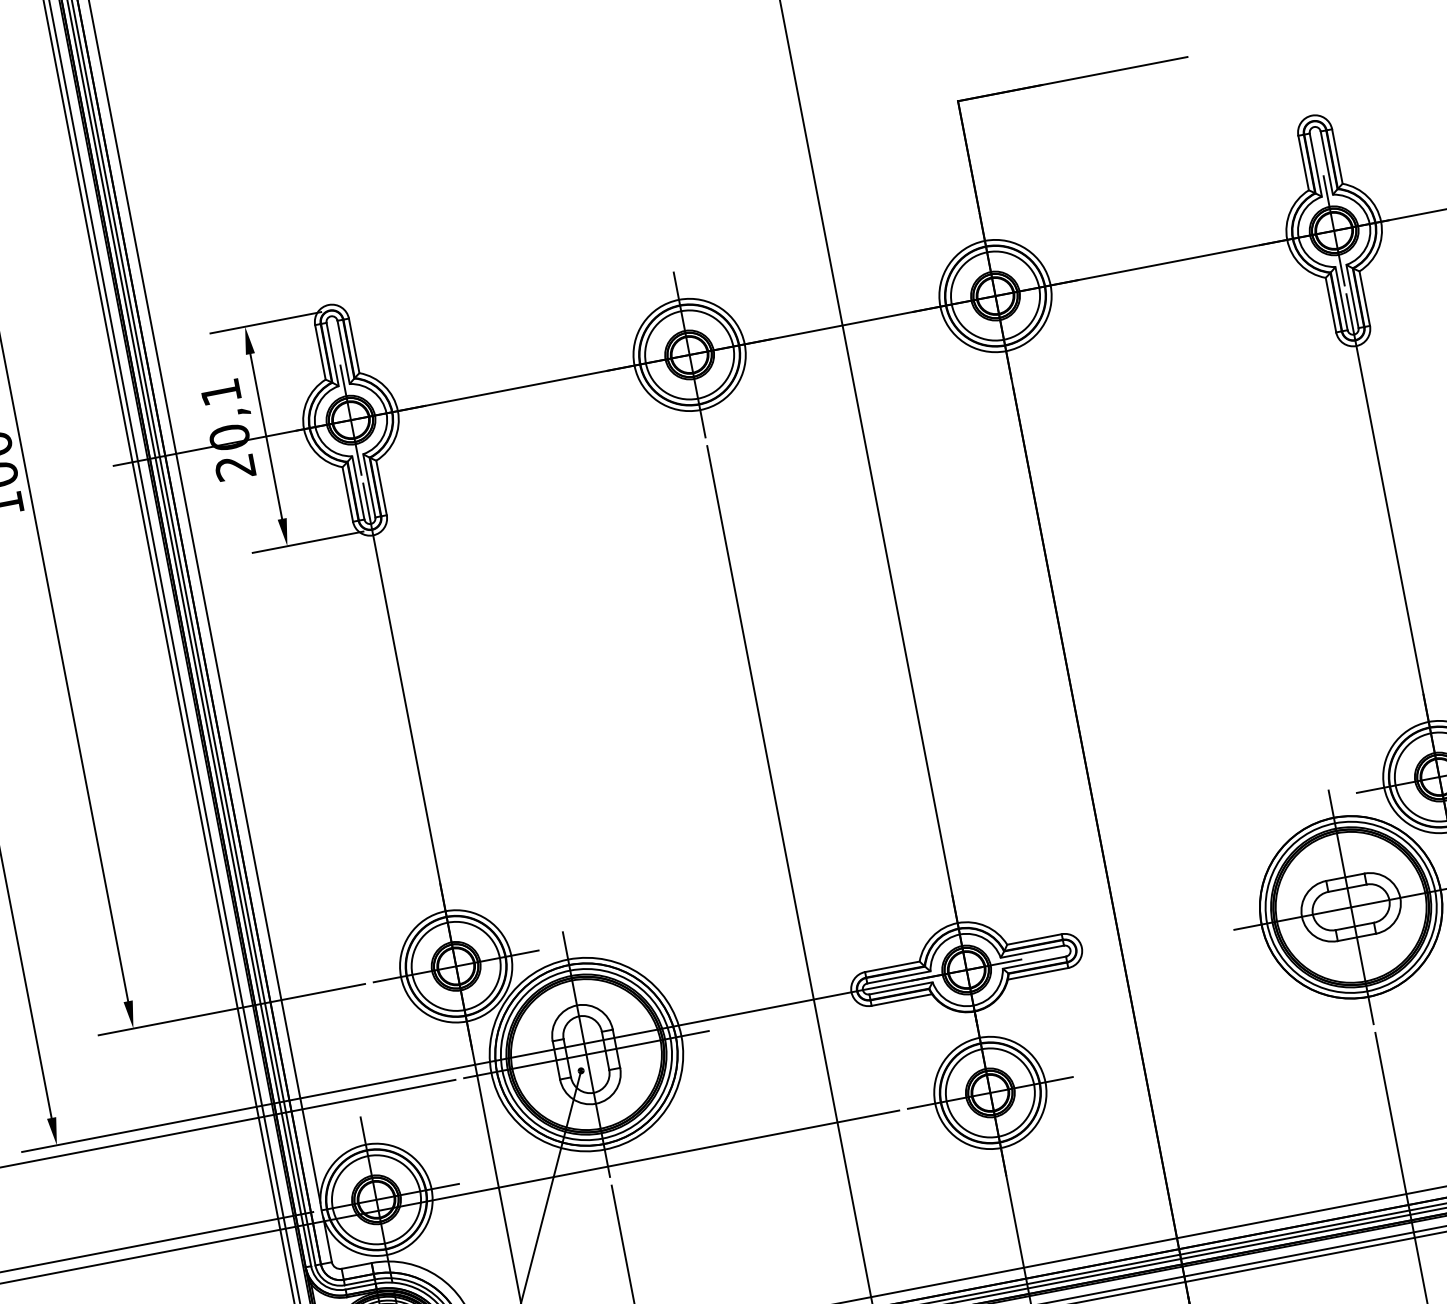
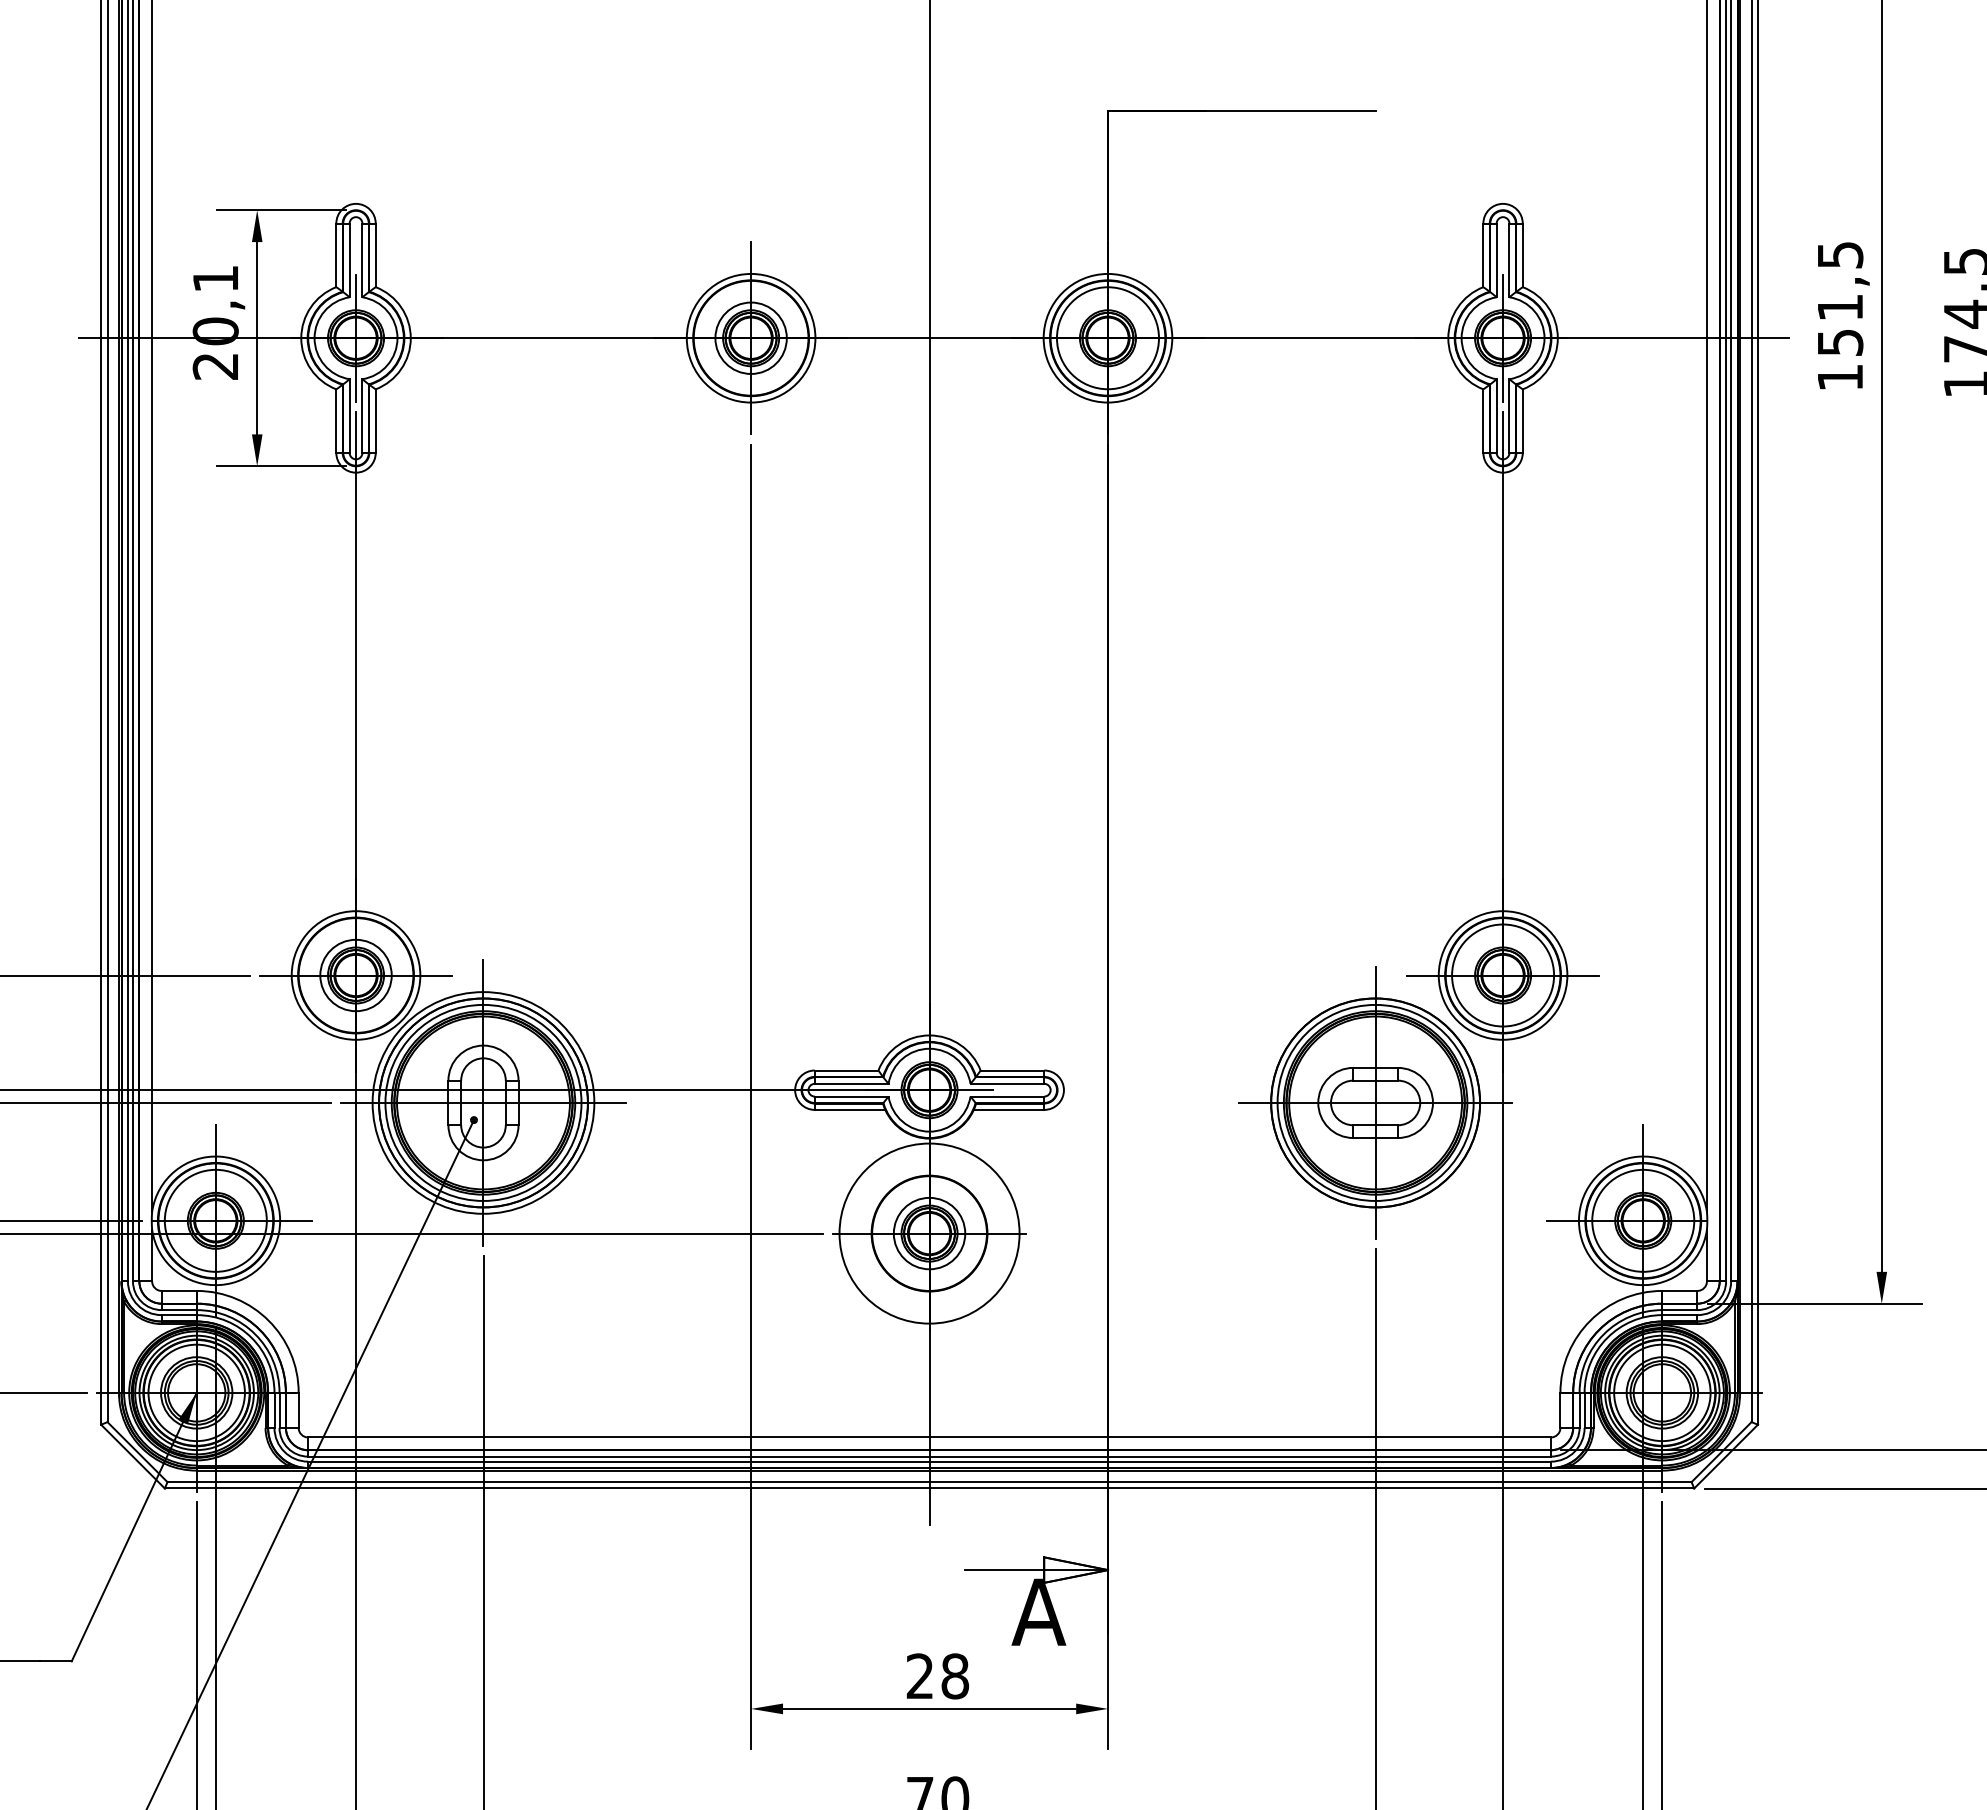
circle: (690, 355) -> (751, 338), size x0.7
circle: (456, 966) -> (356, 975), size x0.7
circle: (990, 1092) -> (929, 1233), size x0.7
circle: (990, 1092) -> (929, 1233), size x1.4

